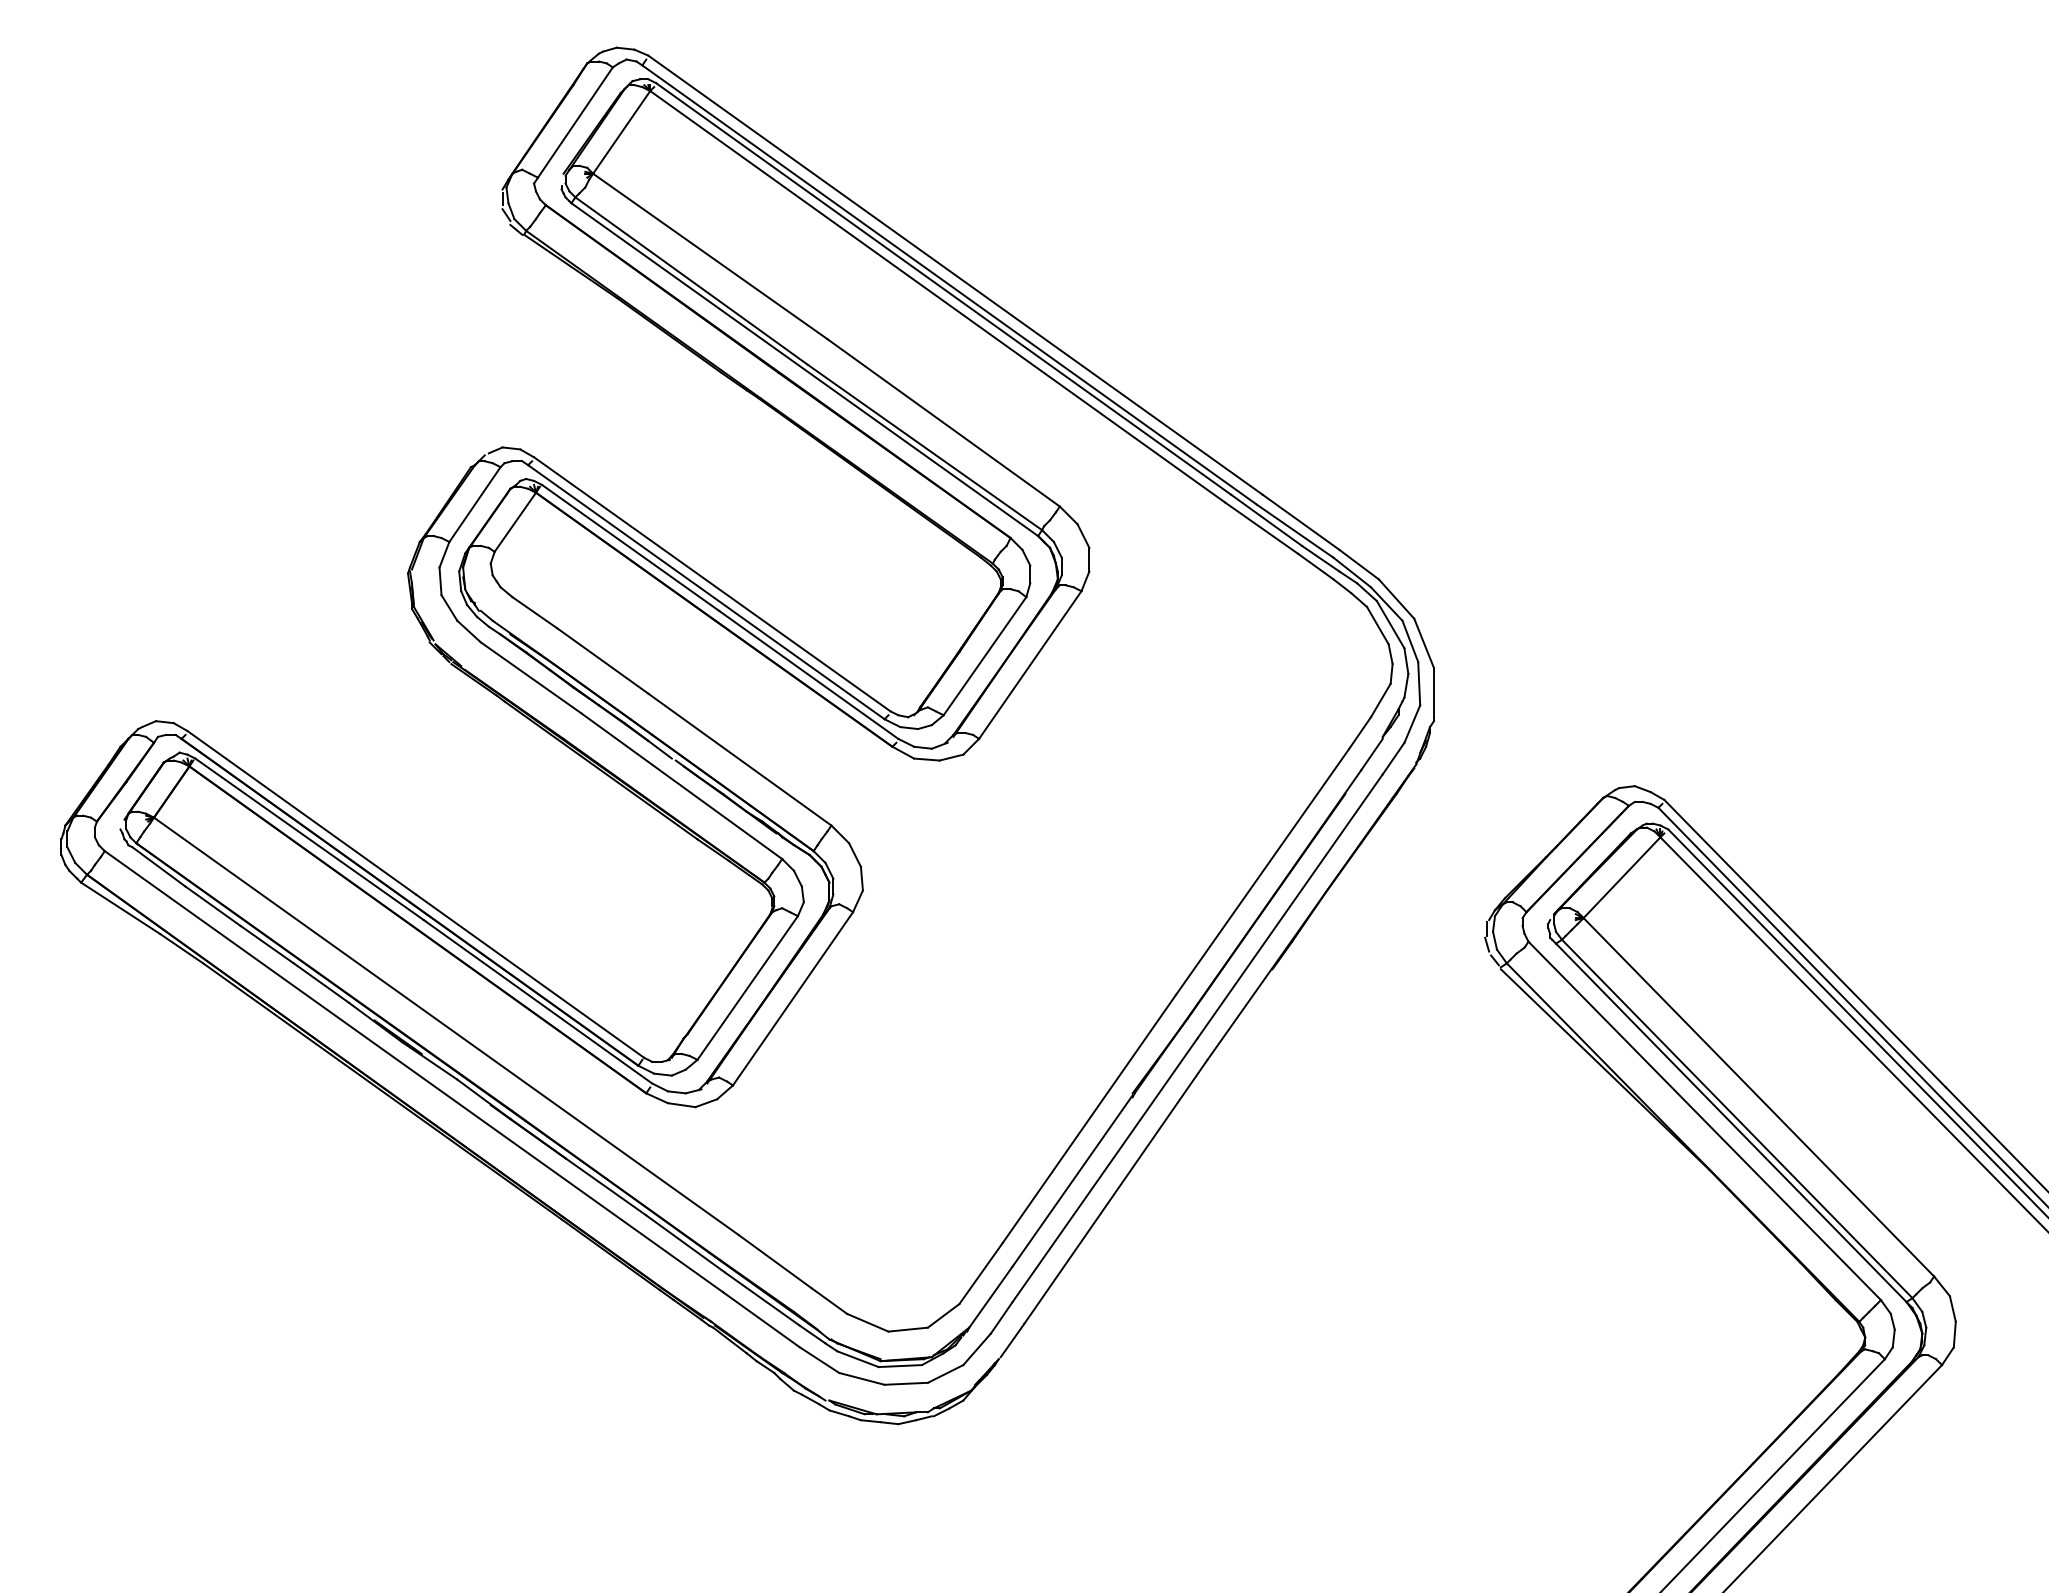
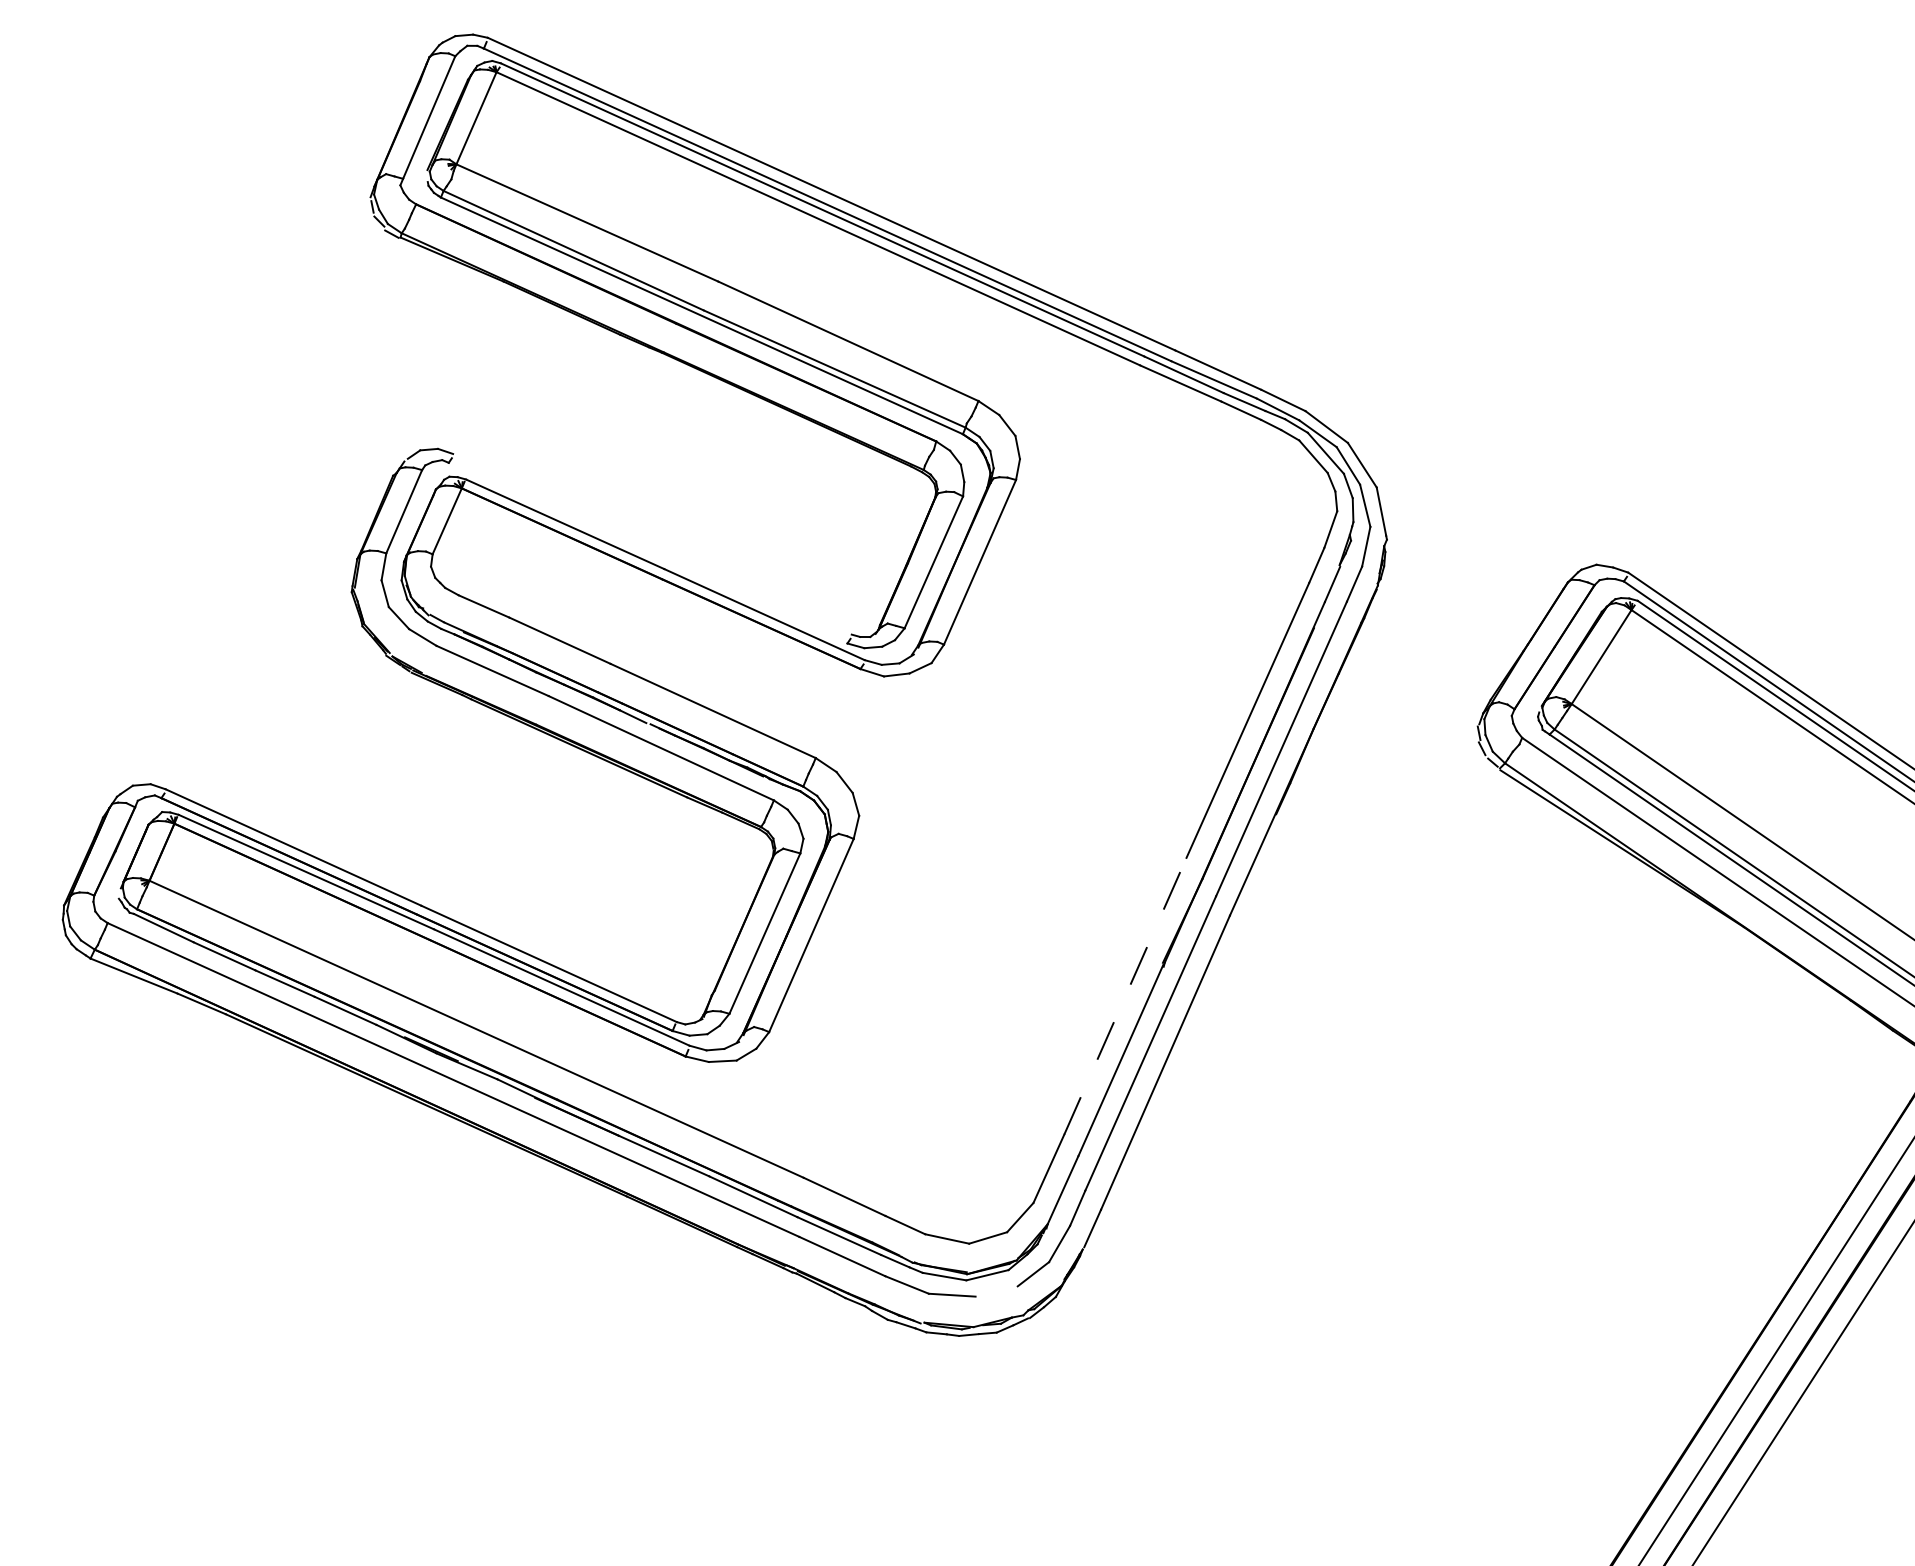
line: (712, 584) -> (652, 544), removed
line: (706, 592) -> (648, 553), removed
line: (1089, 1118) -> (1125, 995), solid -> dashed
line: (905, 1383) -> (995, 1291), removed

